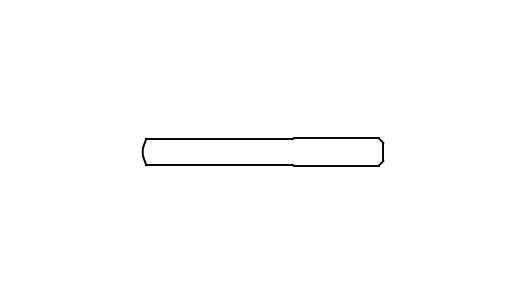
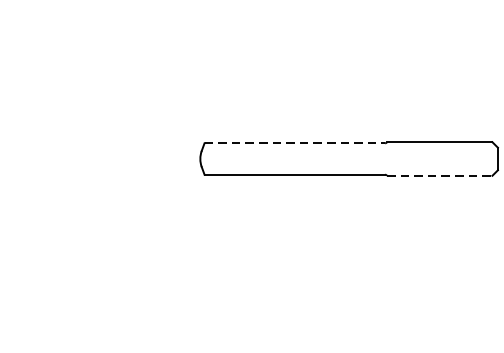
line: (219, 139) -> (295, 143), solid -> dashed
line: (336, 165) -> (440, 175), solid -> dashed

